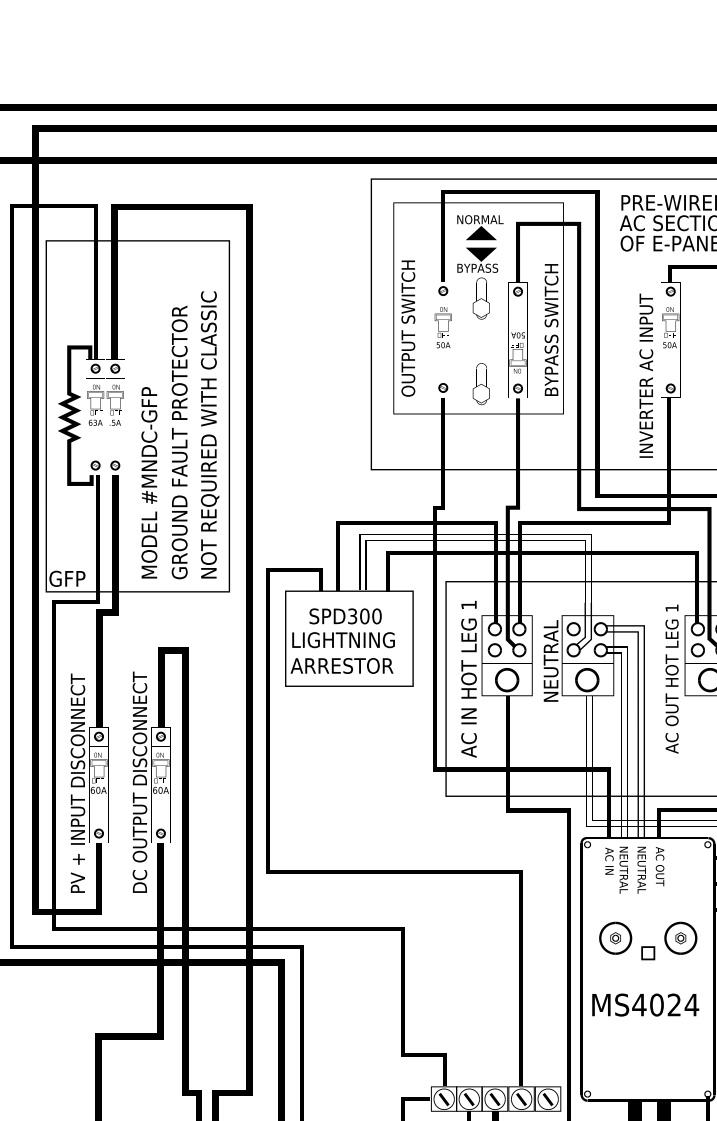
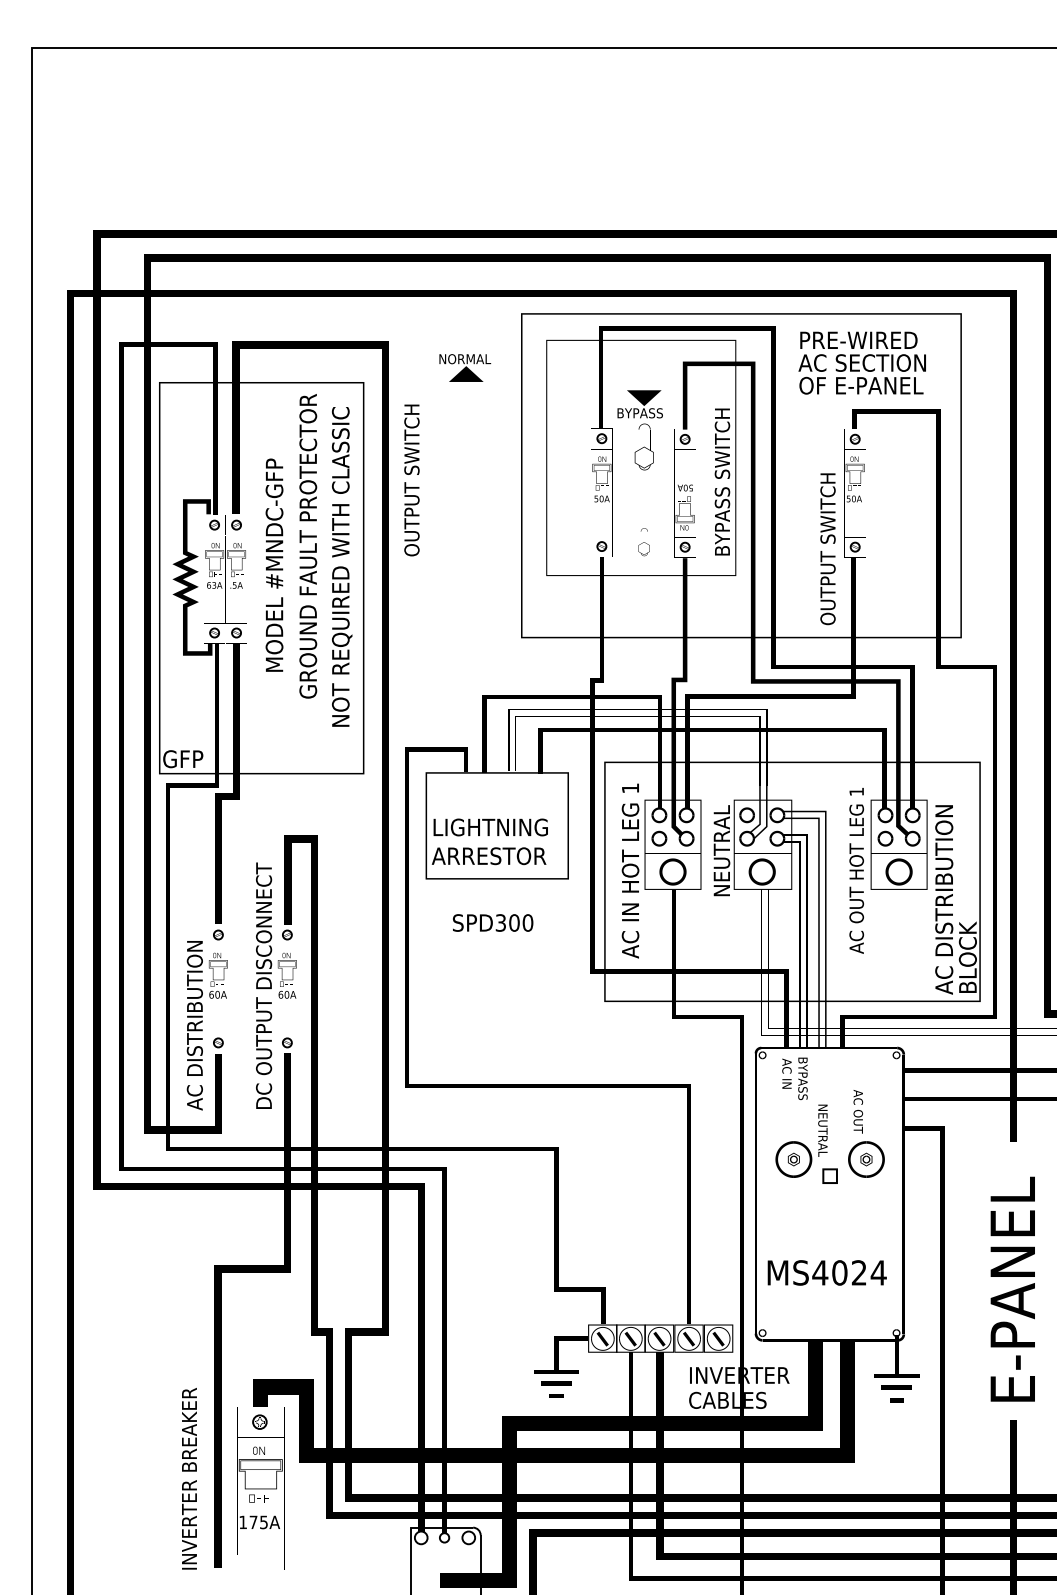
text: (480, 227) -> (465, 367), moved
text: (407, 328) -> (411, 480), moved
text: (645, 376) -> (827, 533), INVERTER AC INPUT -> OUTPUT SWITCH
part: (480, 383) -> (643, 541), size x0.6
text: (209, 434) -> (341, 566), moved
text: (179, 442) -> (308, 546), moved
text: (149, 482) -> (274, 564), moved
text: (345, 615) -> (493, 922), moved
text: (77, 783) -> (194, 987), PV + INPUT DISCONNECT -> AC DISTRIBUTION
text: (660, 866) -> (858, 1111), moved
text: (623, 870) -> (802, 1083), NEUTRAL -> BYPASS
text: (641, 870) -> (822, 1130), moved
text: (644, 1004) -> (826, 1272), moved

